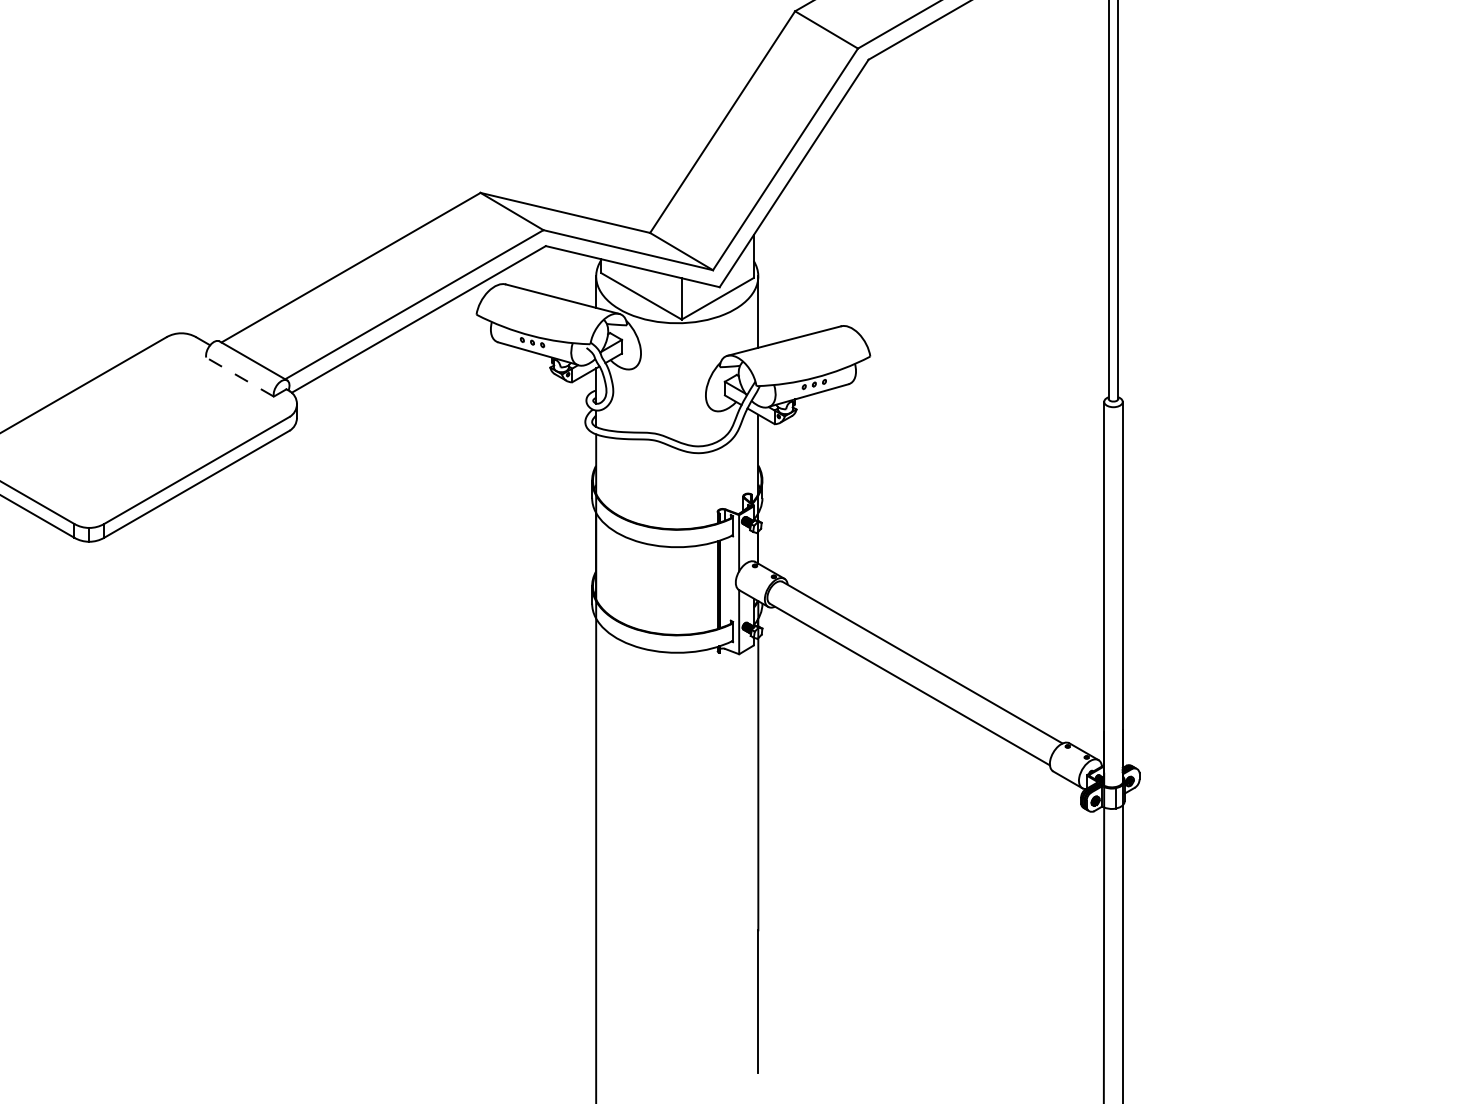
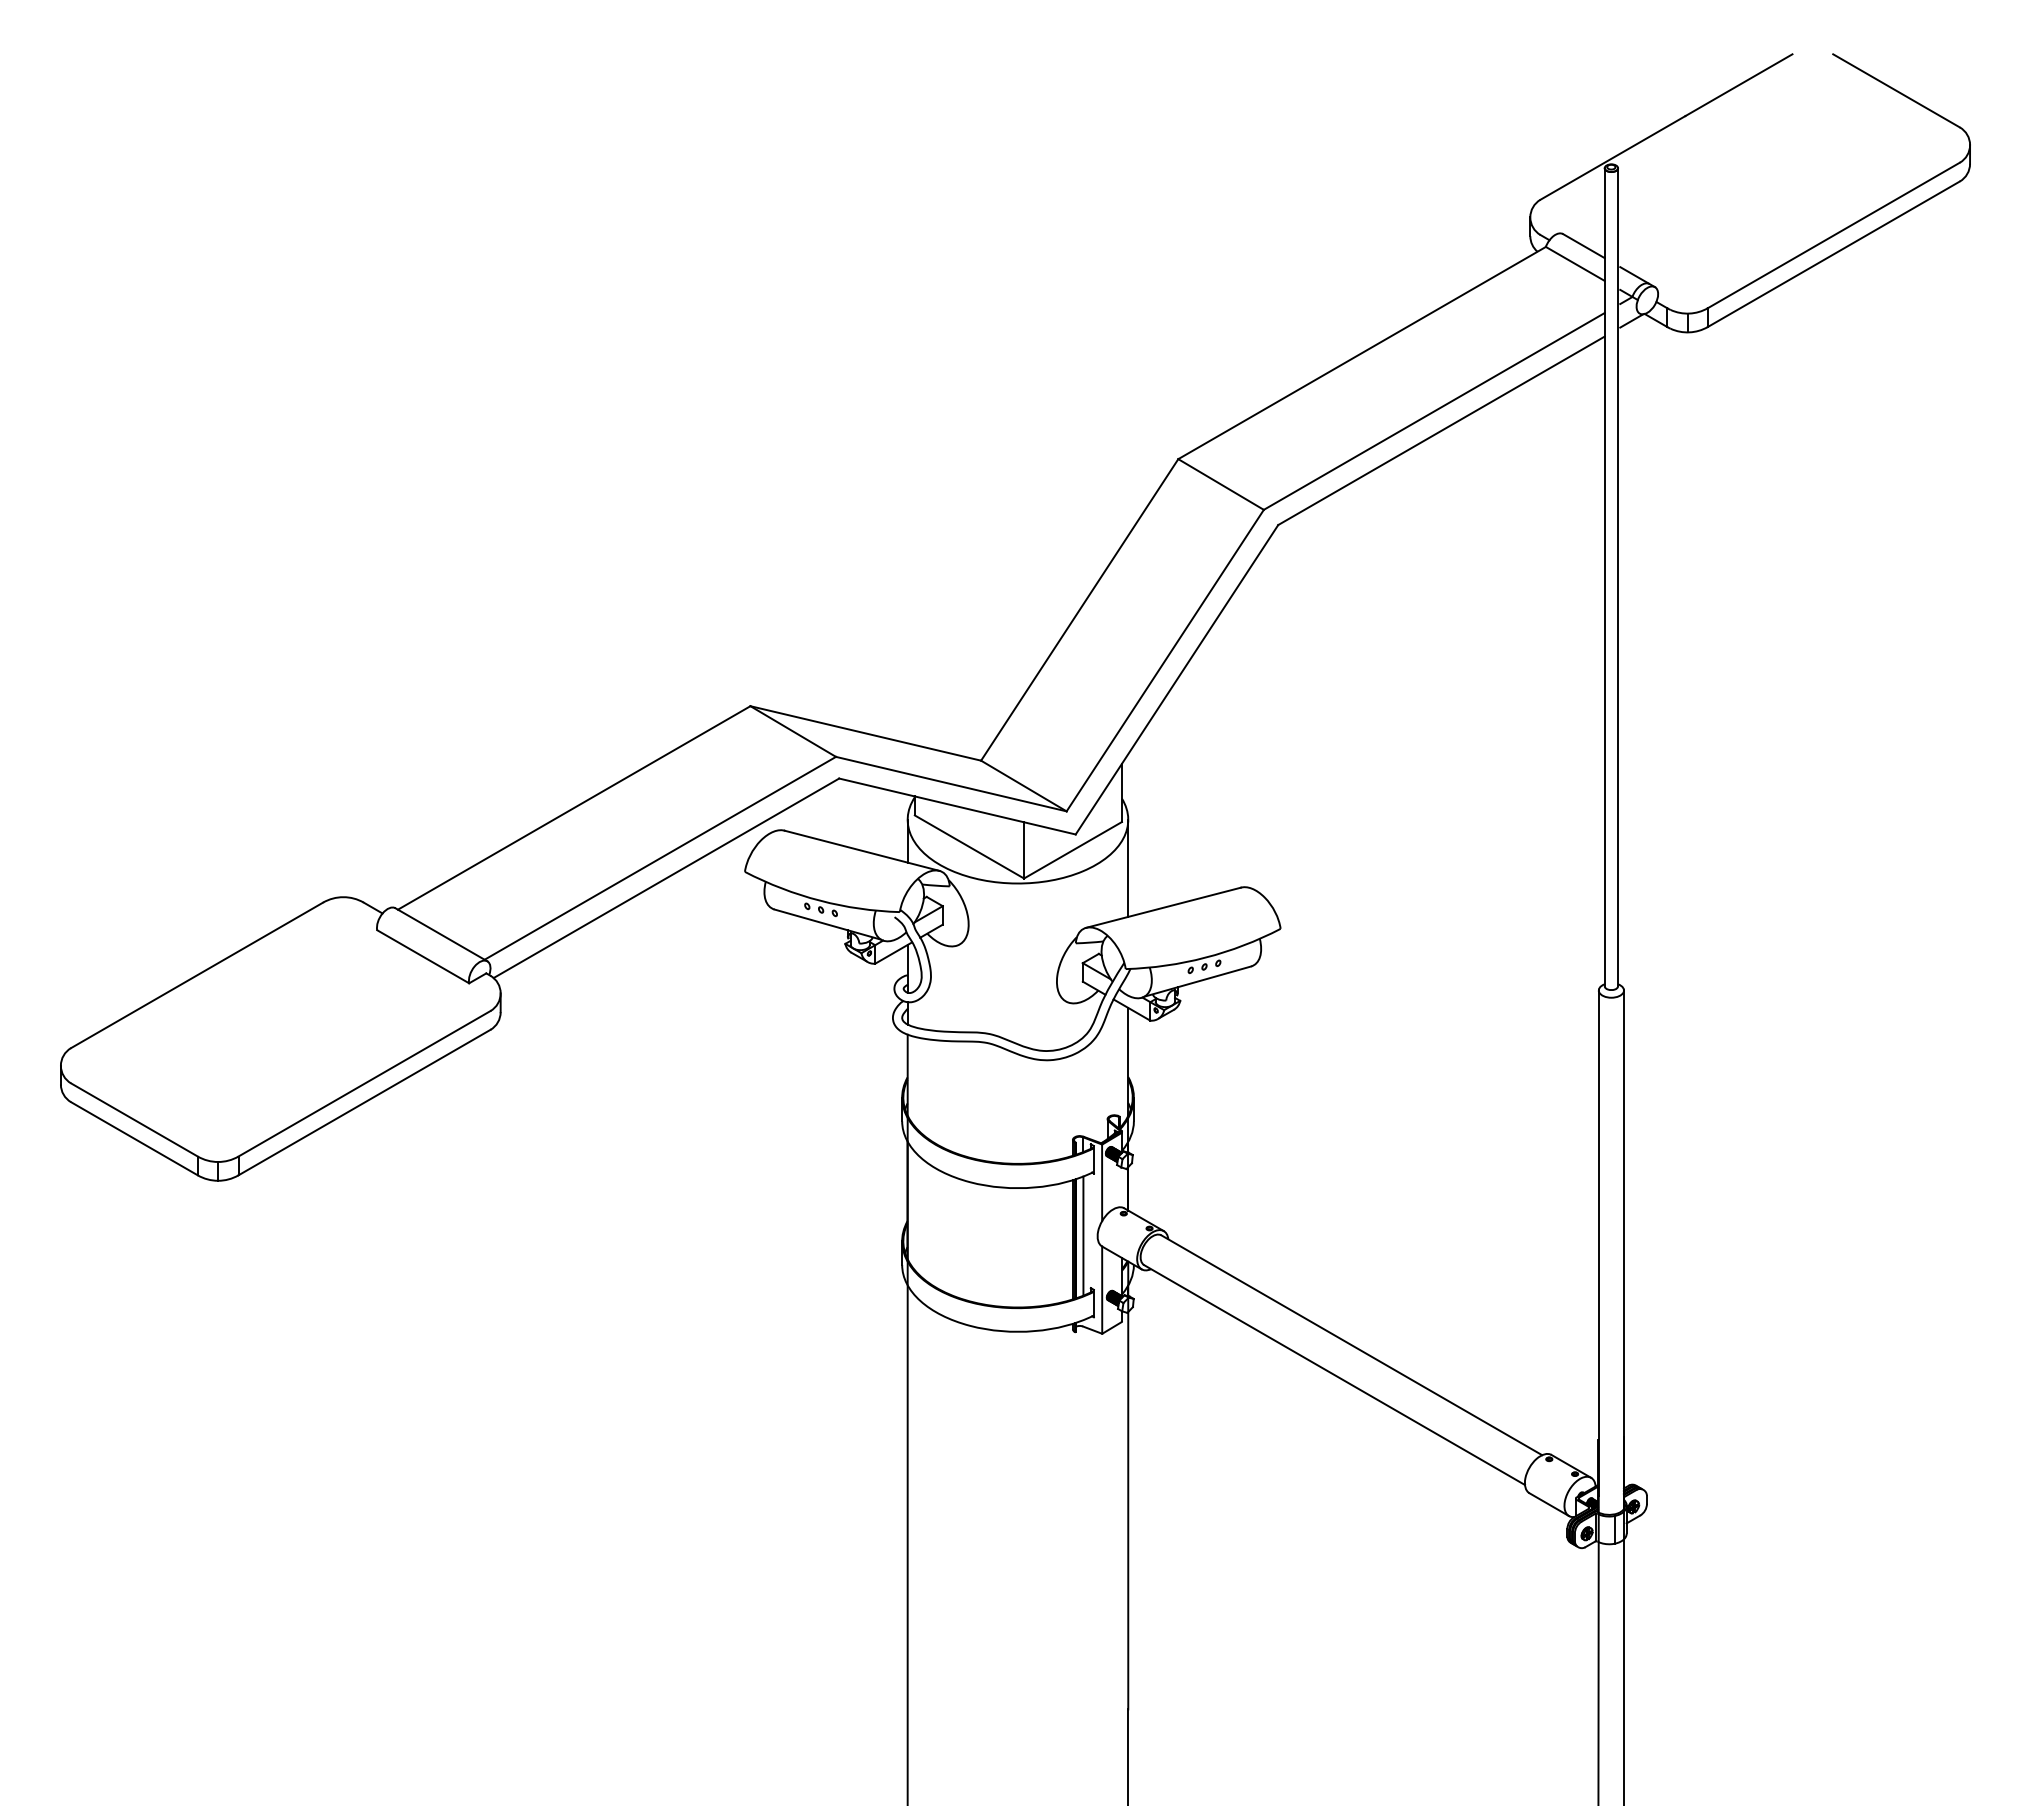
line: (239, 376) -> (422, 956), dashed -> solid
line: (725, 581) -> (1083, 1235), added

